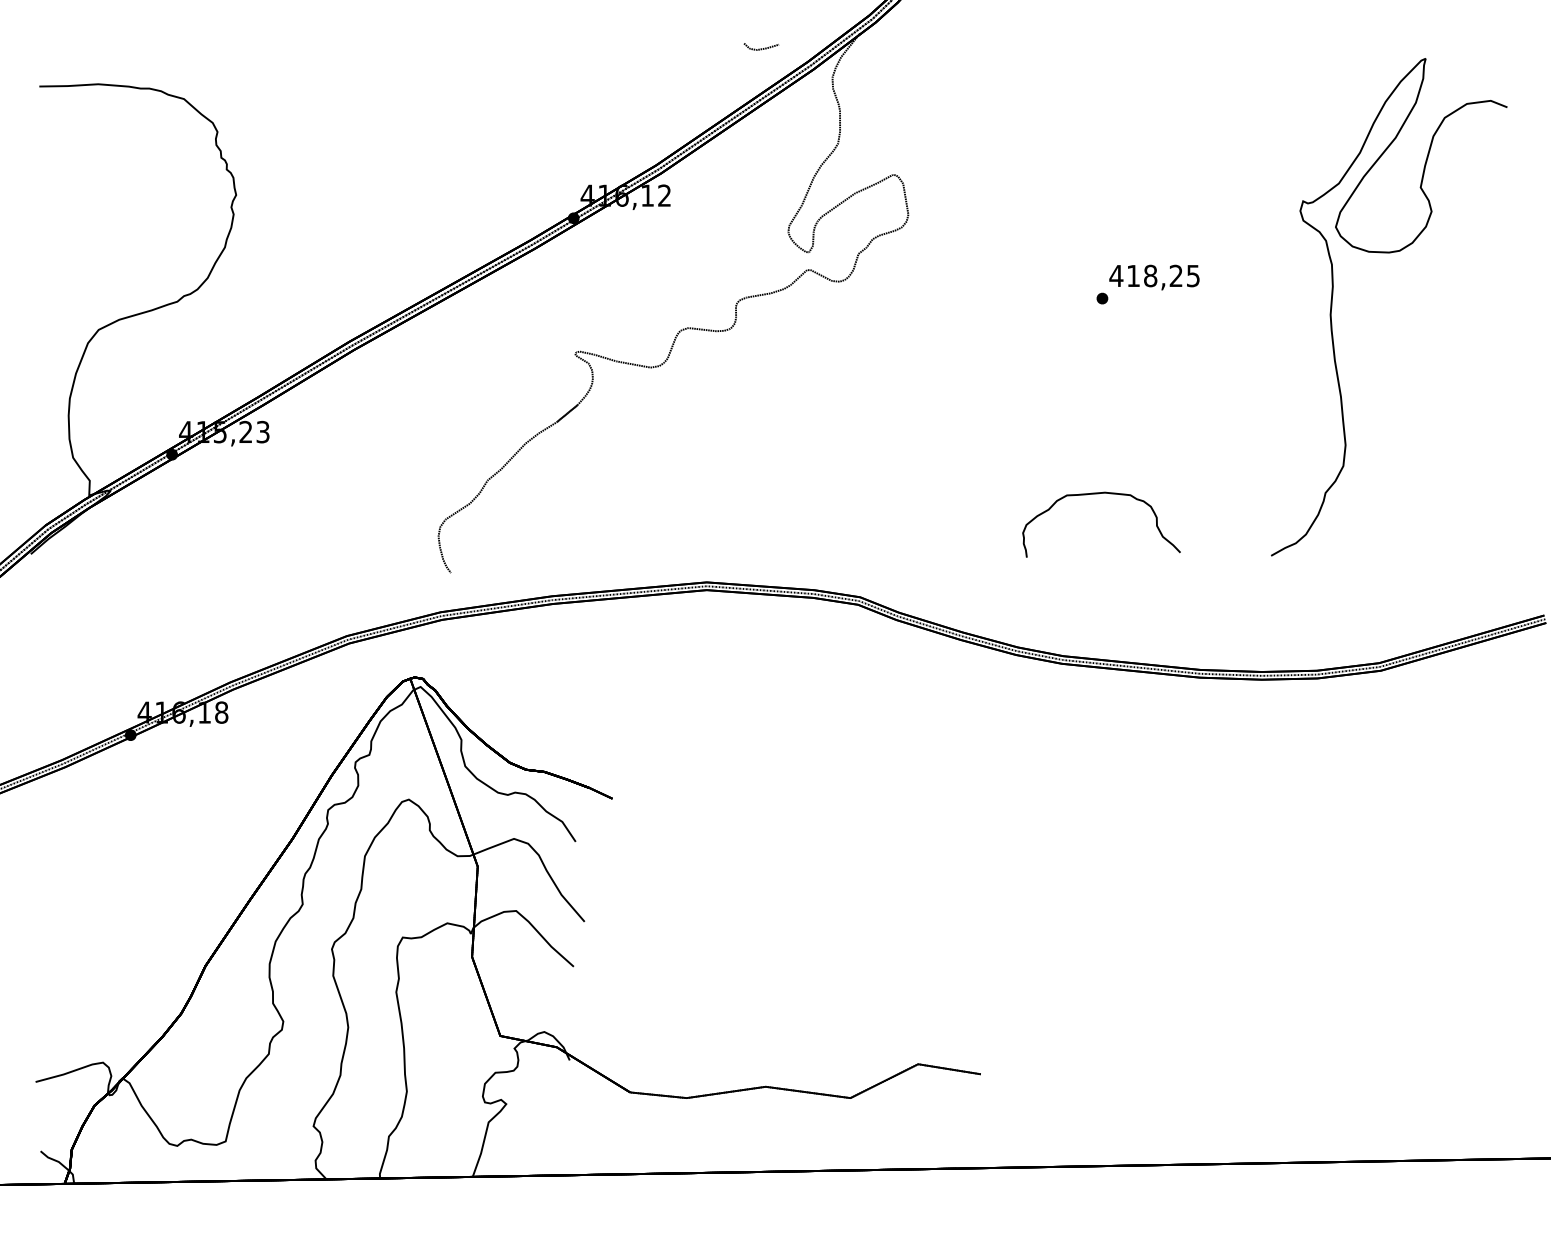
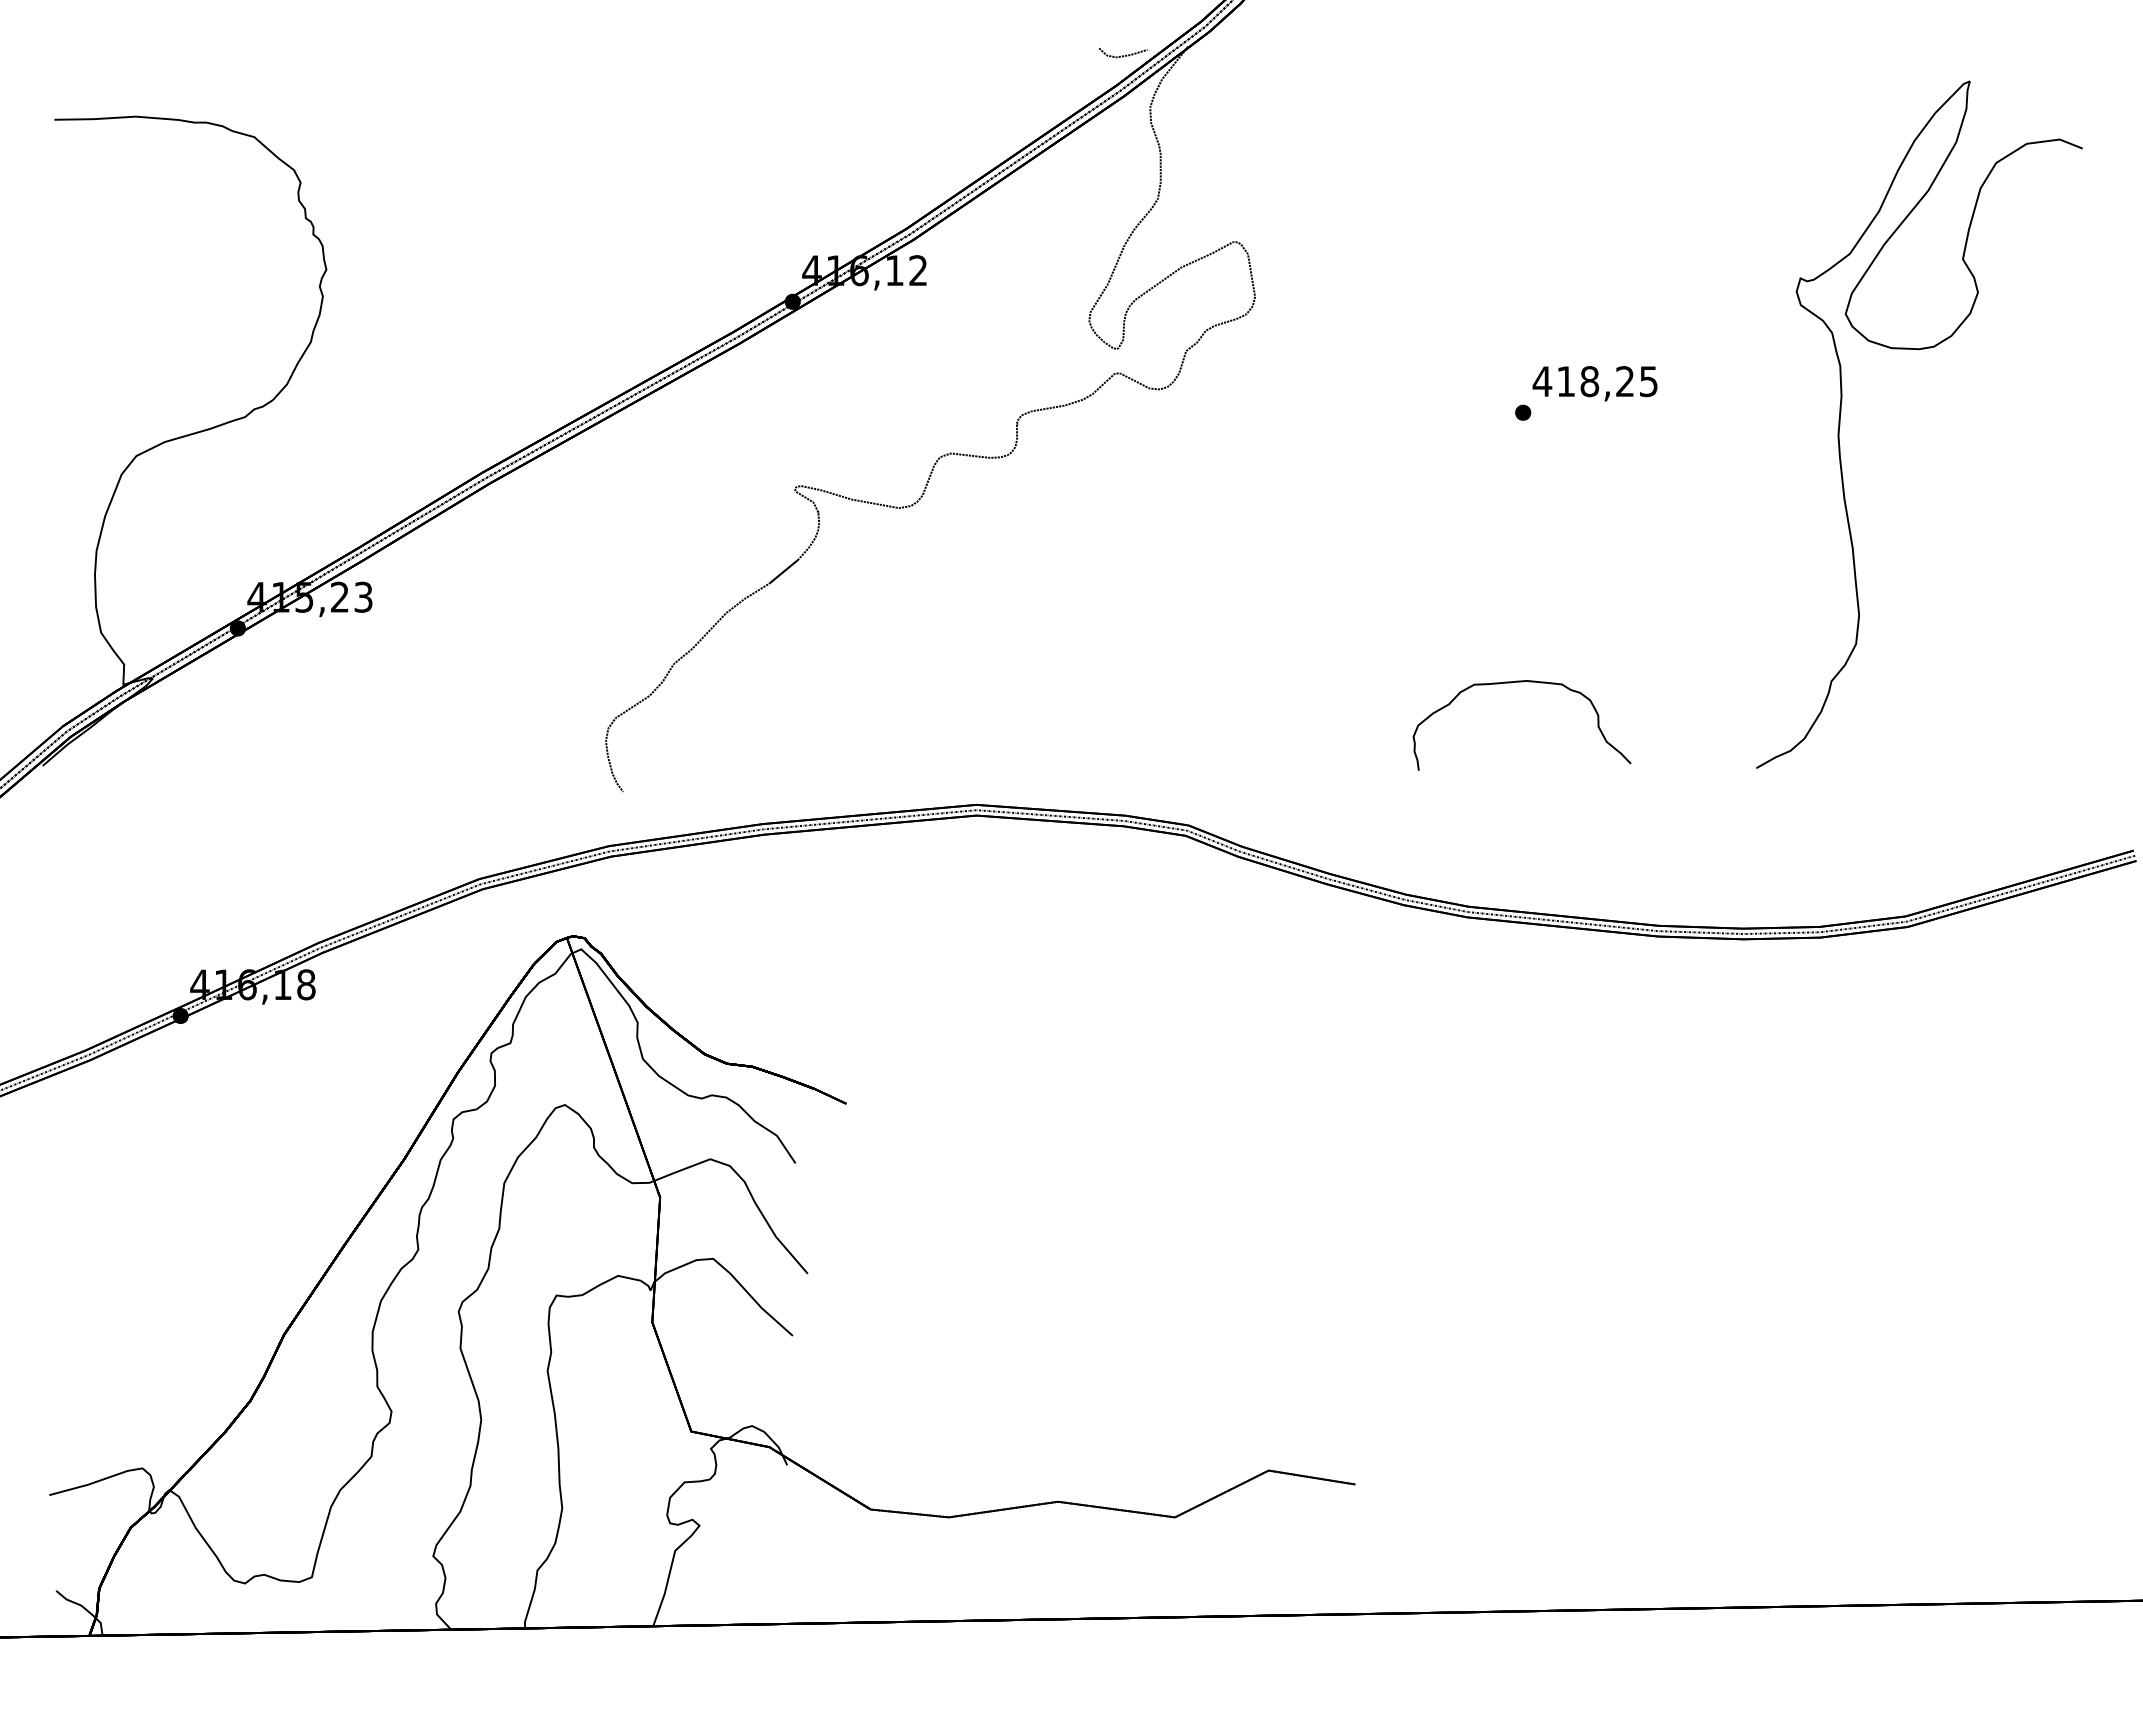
line: (761, 48) -> (1123, 55), moved

